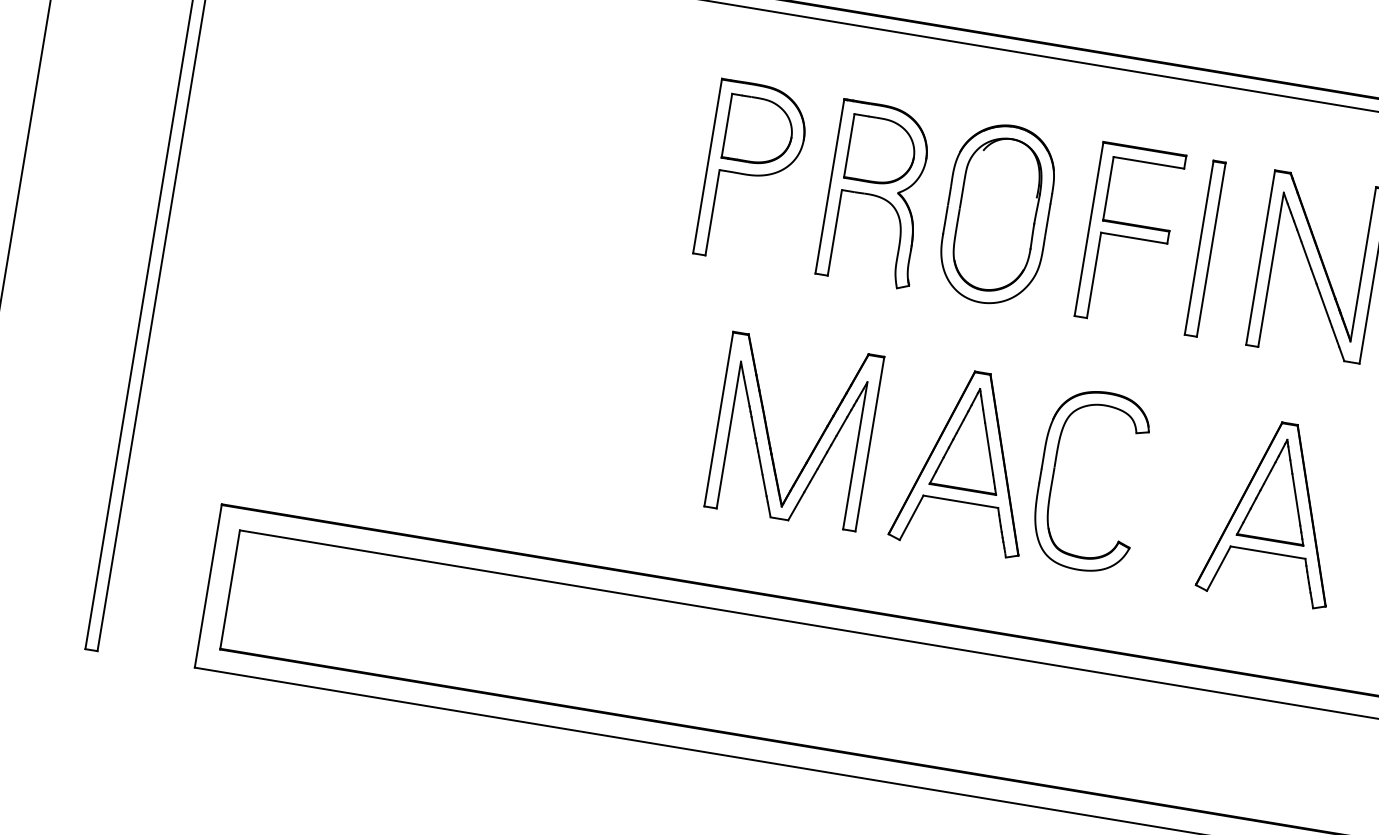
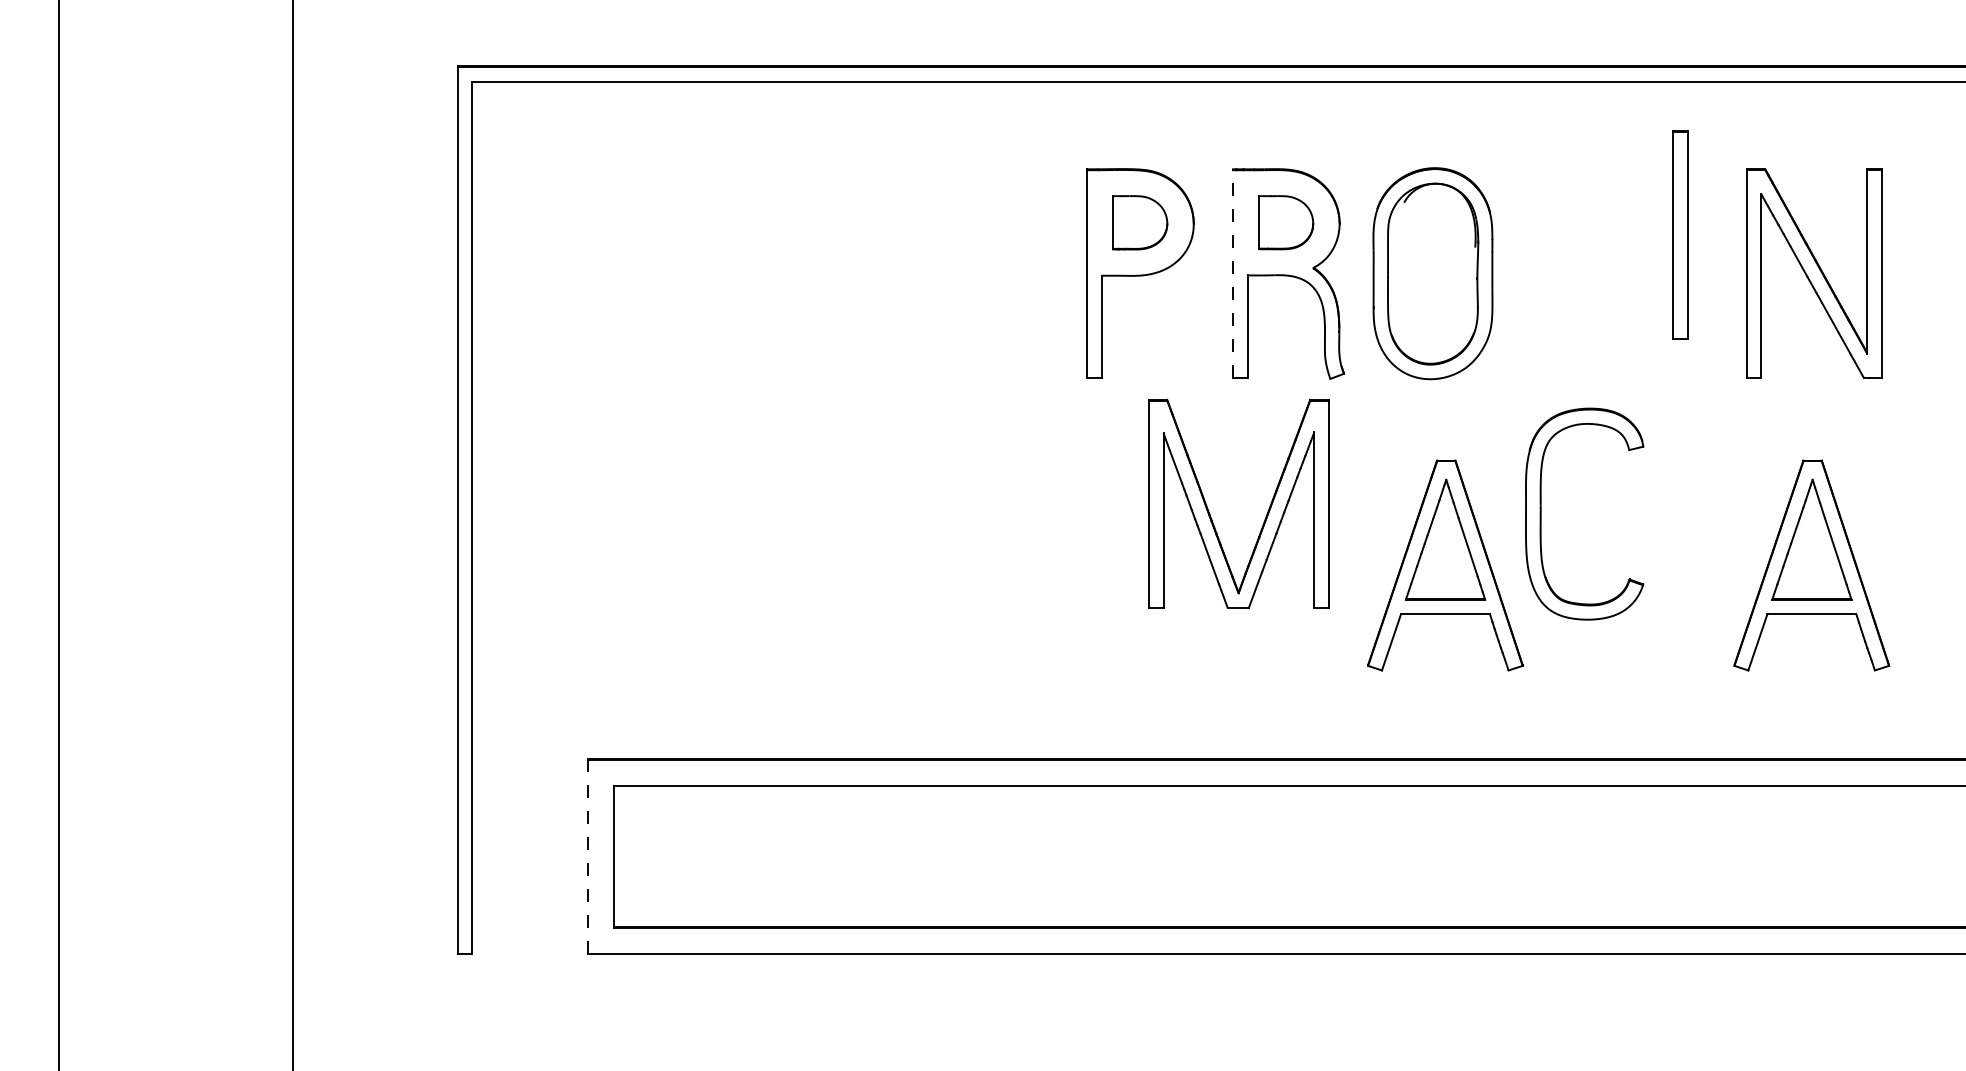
part: (758, 130) -> (1139, 222), size x0.7
part: (881, 150) -> (1285, 222), size x0.7
line: (829, 185) -> (1232, 272), solid -> dashed
part: (1130, 235) -> (1591, 272), removed
part: (1205, 248) -> (1680, 234), moved
part: (769, 435) -> (1210, 513), moved
part: (1054, 474) -> (1541, 513), moved
line: (208, 586) -> (588, 857), solid -> dashed

